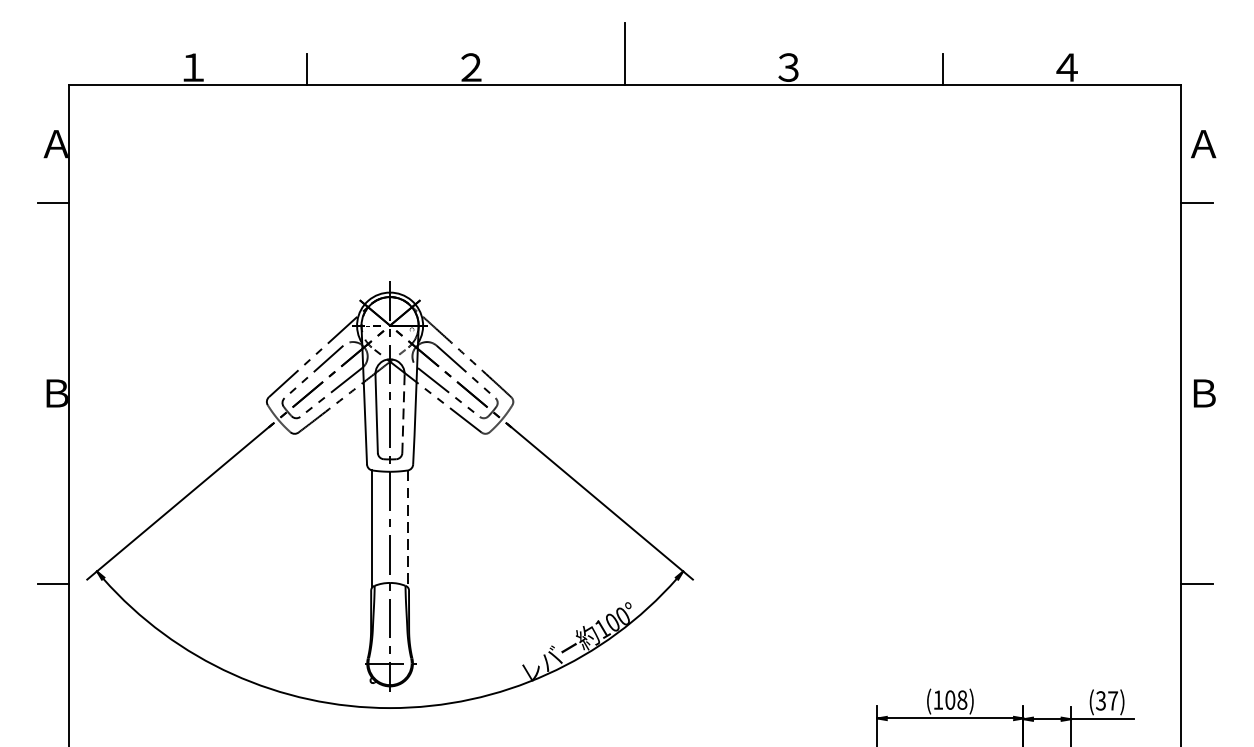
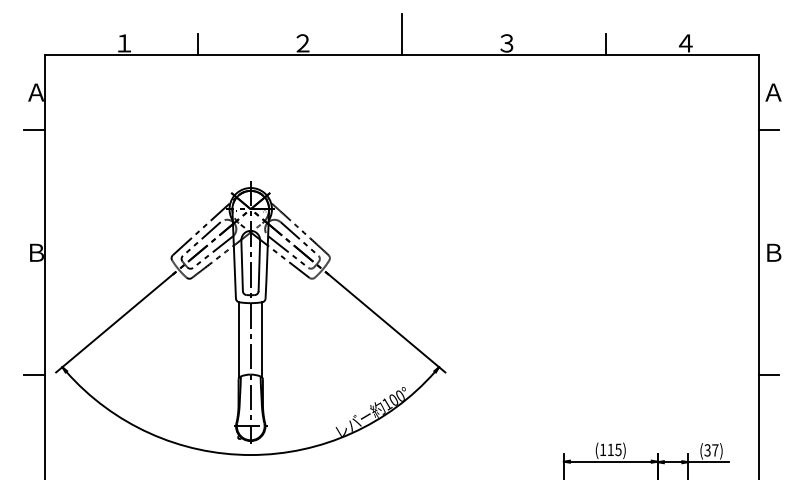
line: (403, 414) -> (259, 266), dashed -> solid
line: (408, 528) -> (262, 339), dashed -> solid
text: (956, 699) -> (614, 449), (108) -> (115)

